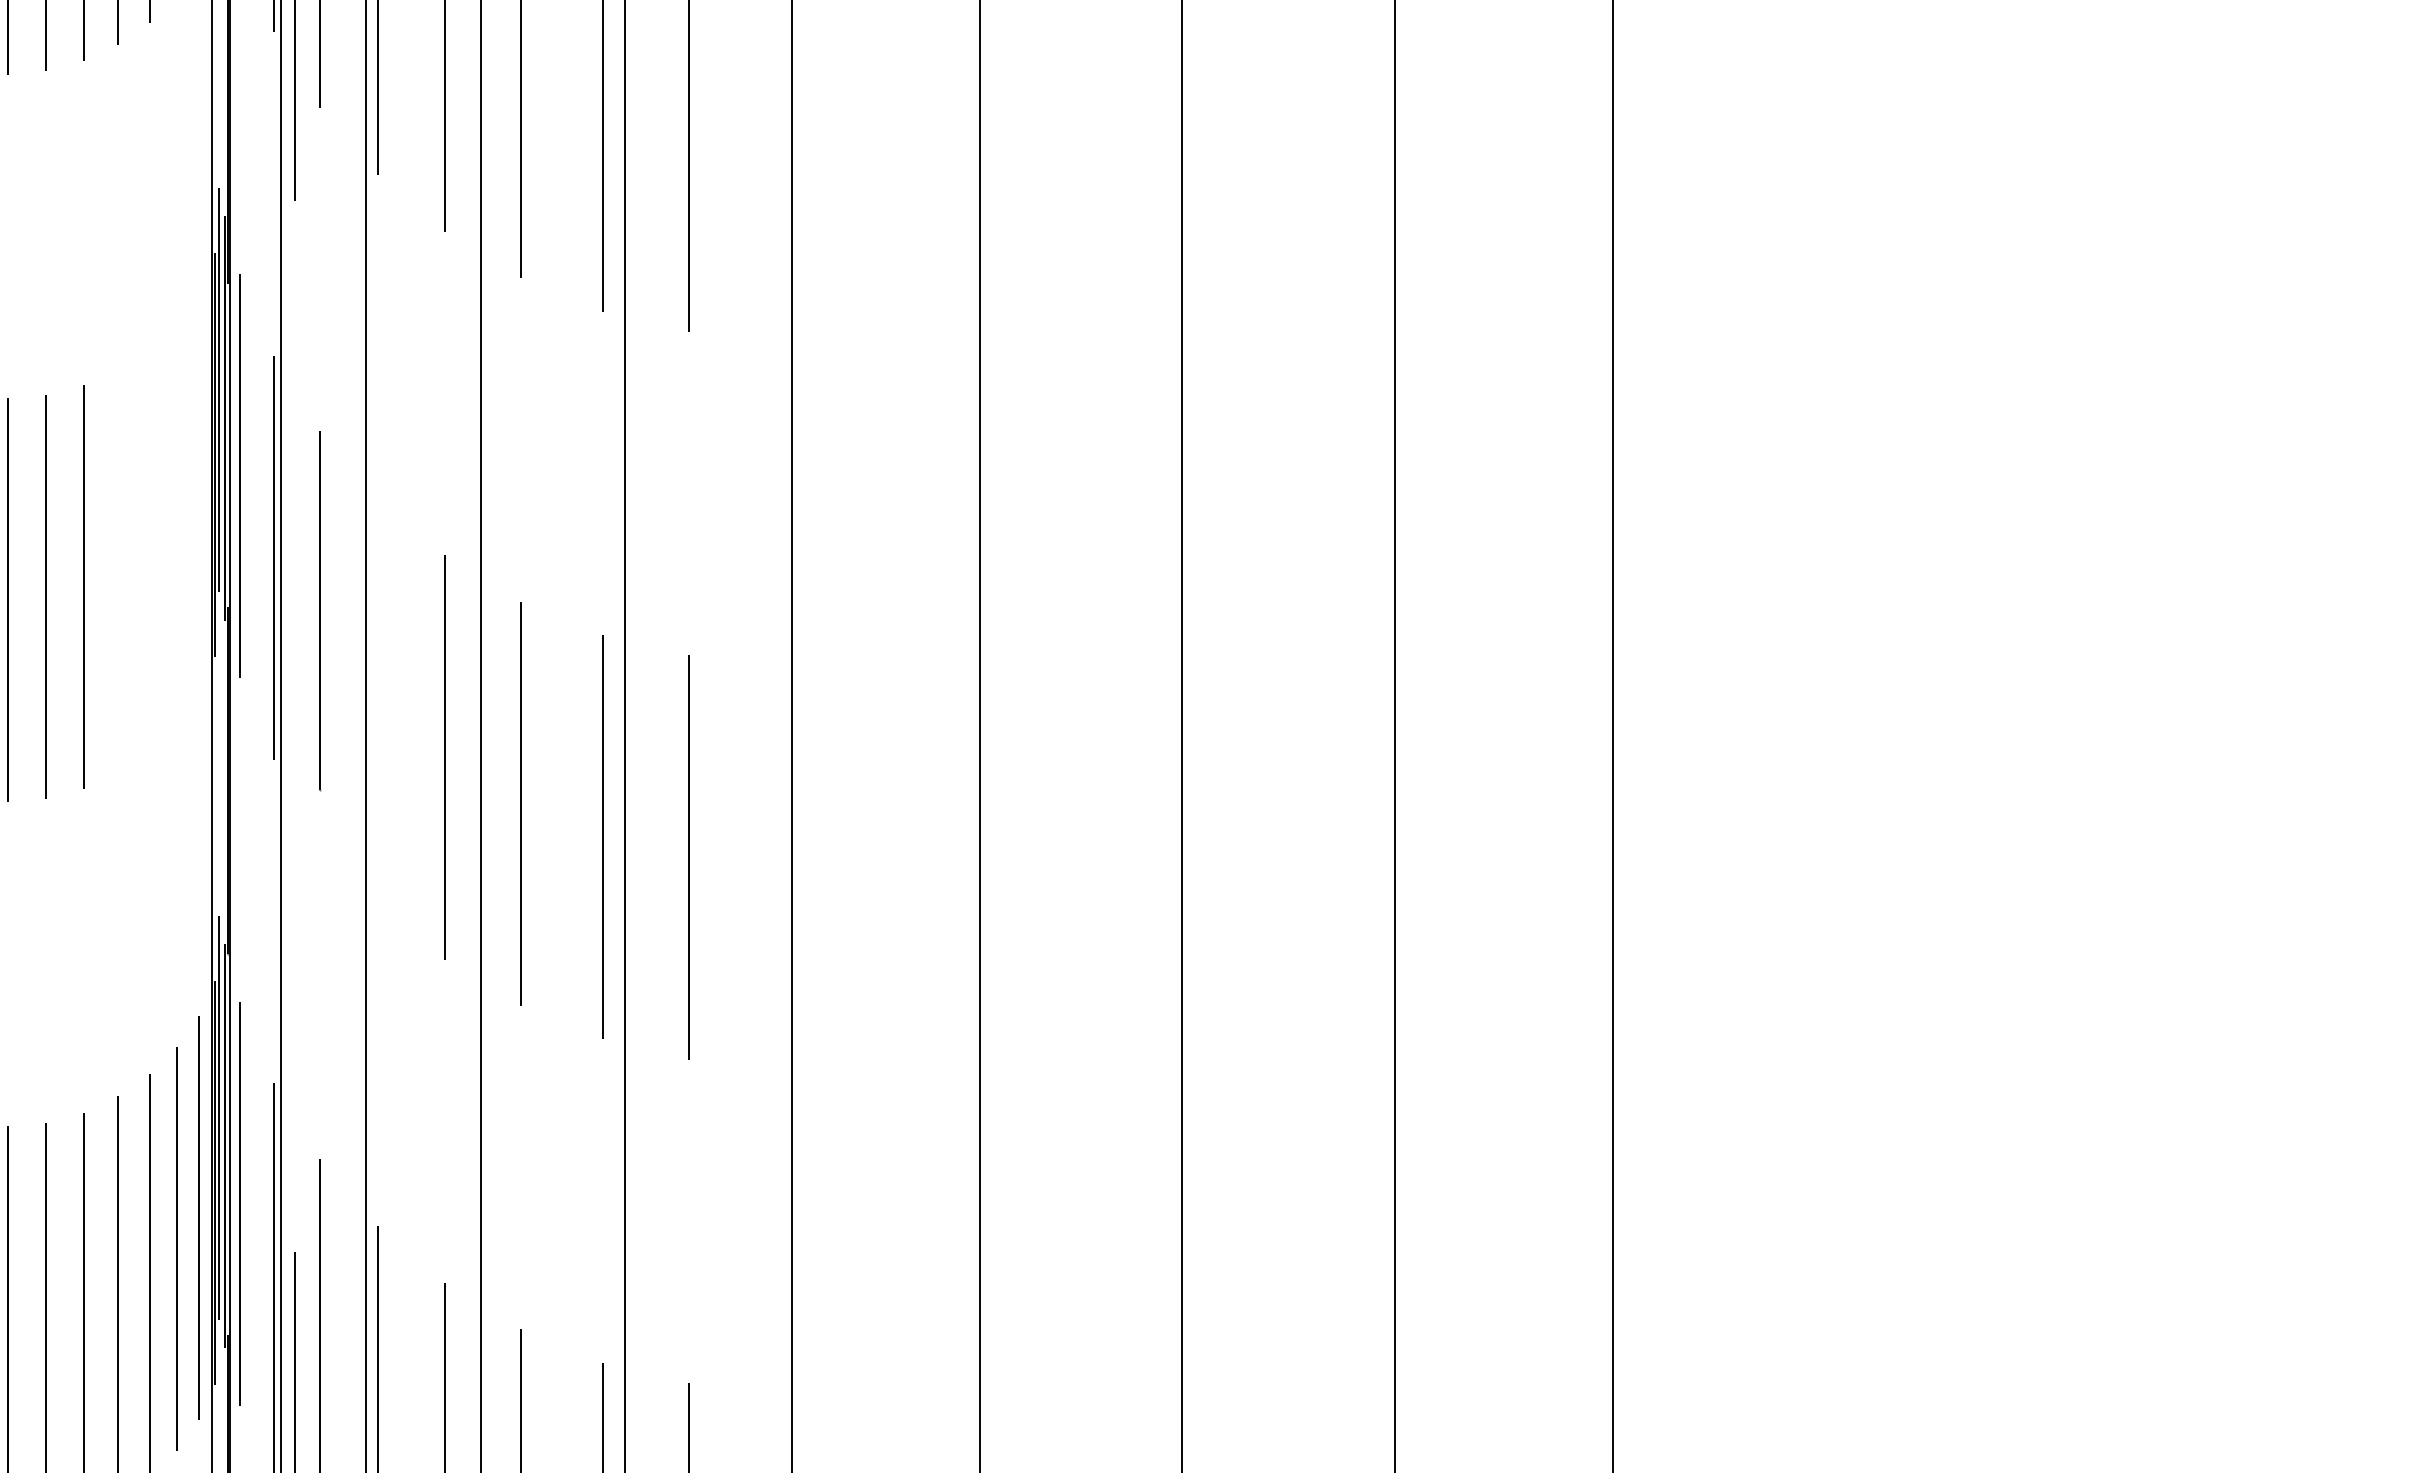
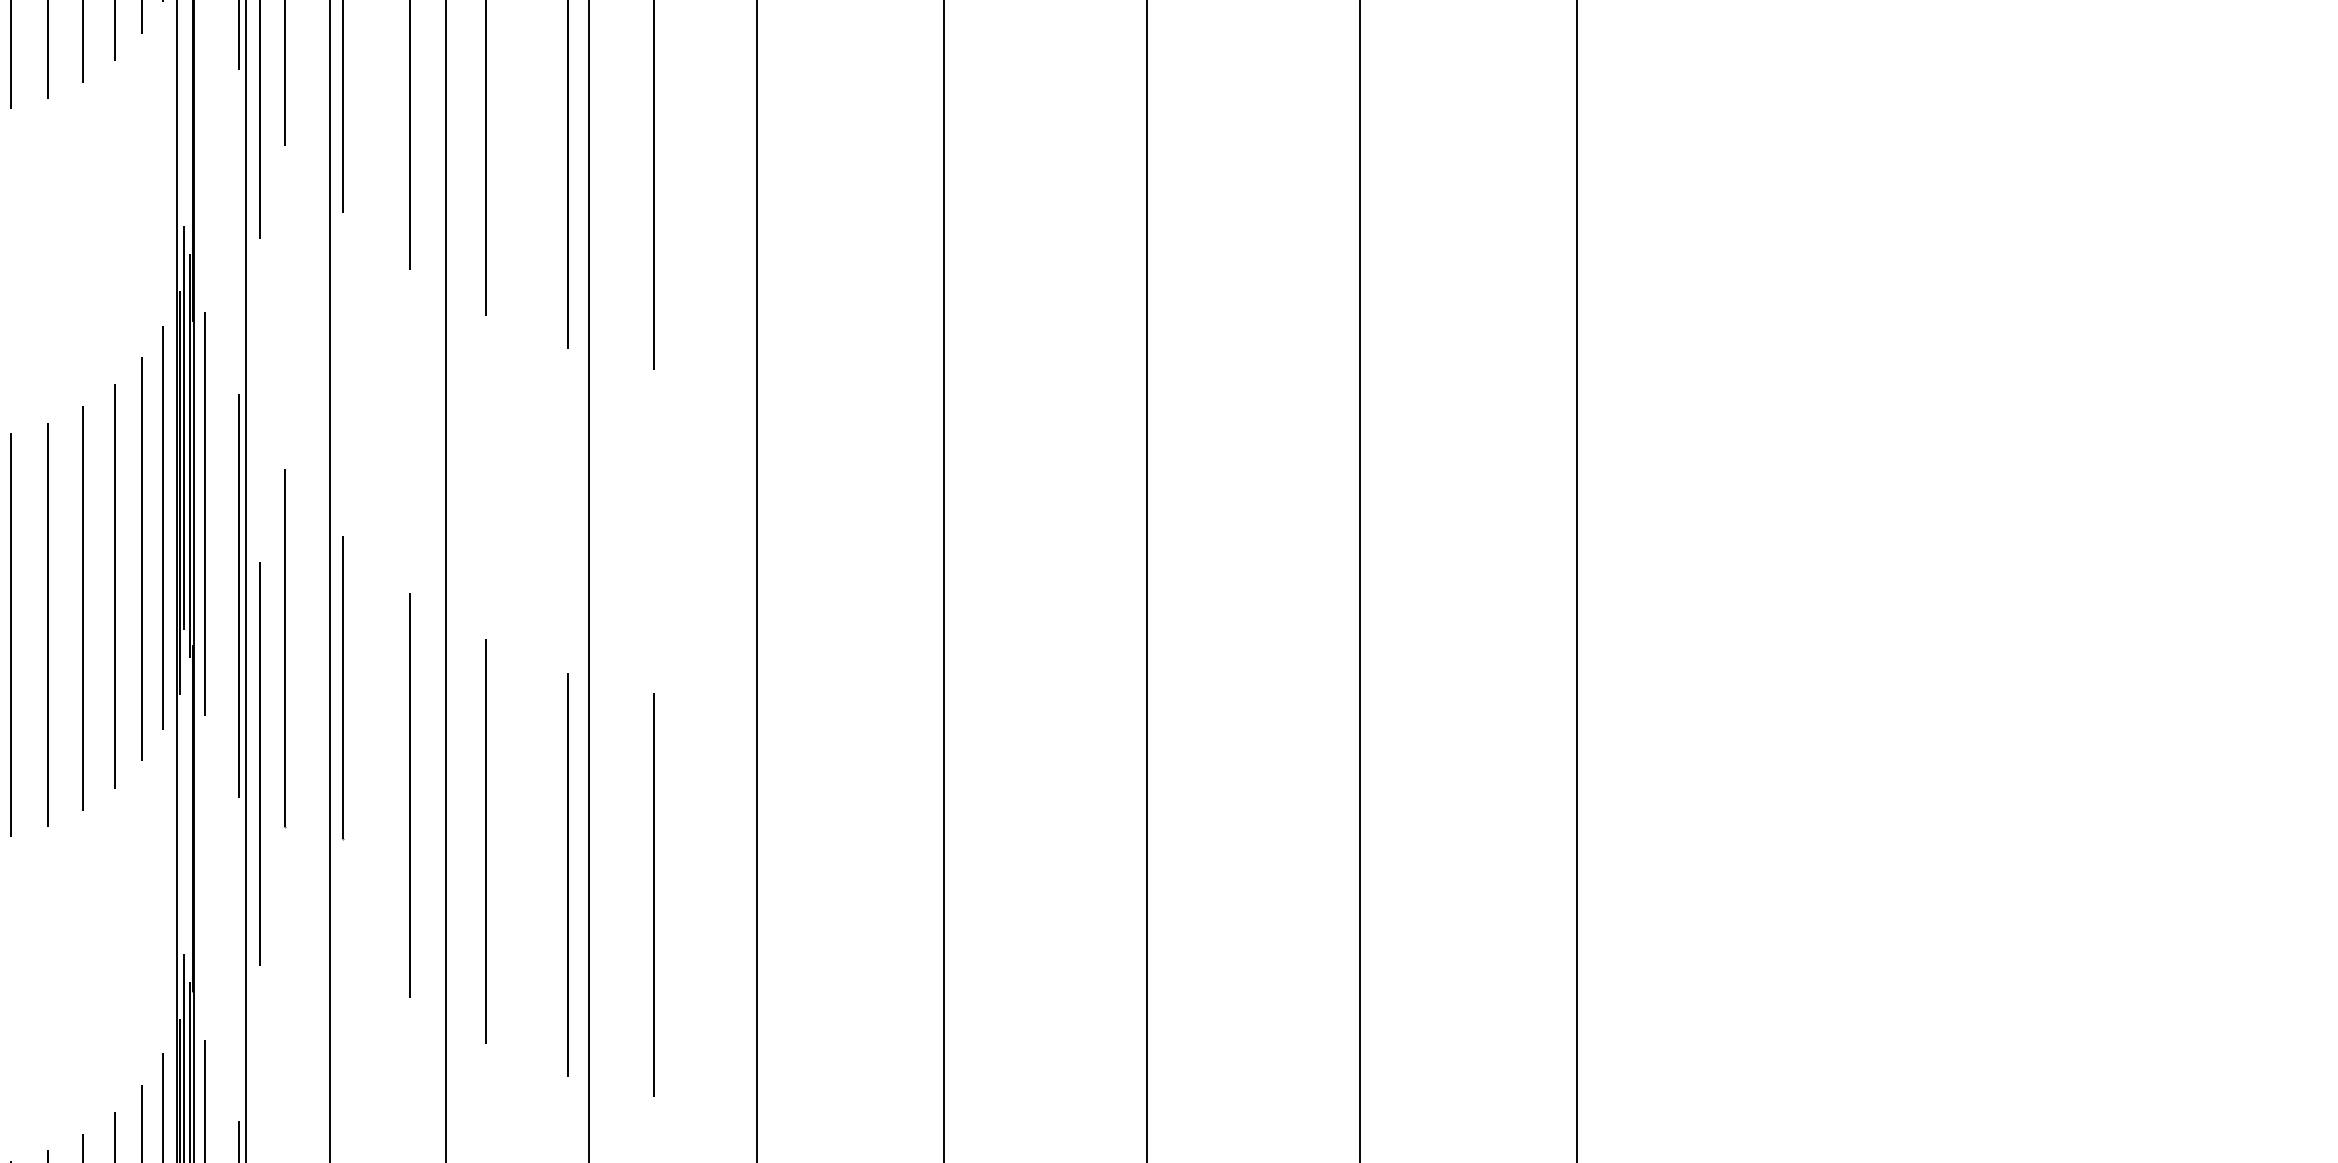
line: (198, 489) -> (163, 527), added
line: (176, 521) -> (141, 559), added
line: (149, 548) -> (114, 586), added
line: (118, 570) -> (83, 608), added
line: (378, 650) -> (343, 688), added
line: (295, 726) -> (260, 764), added

